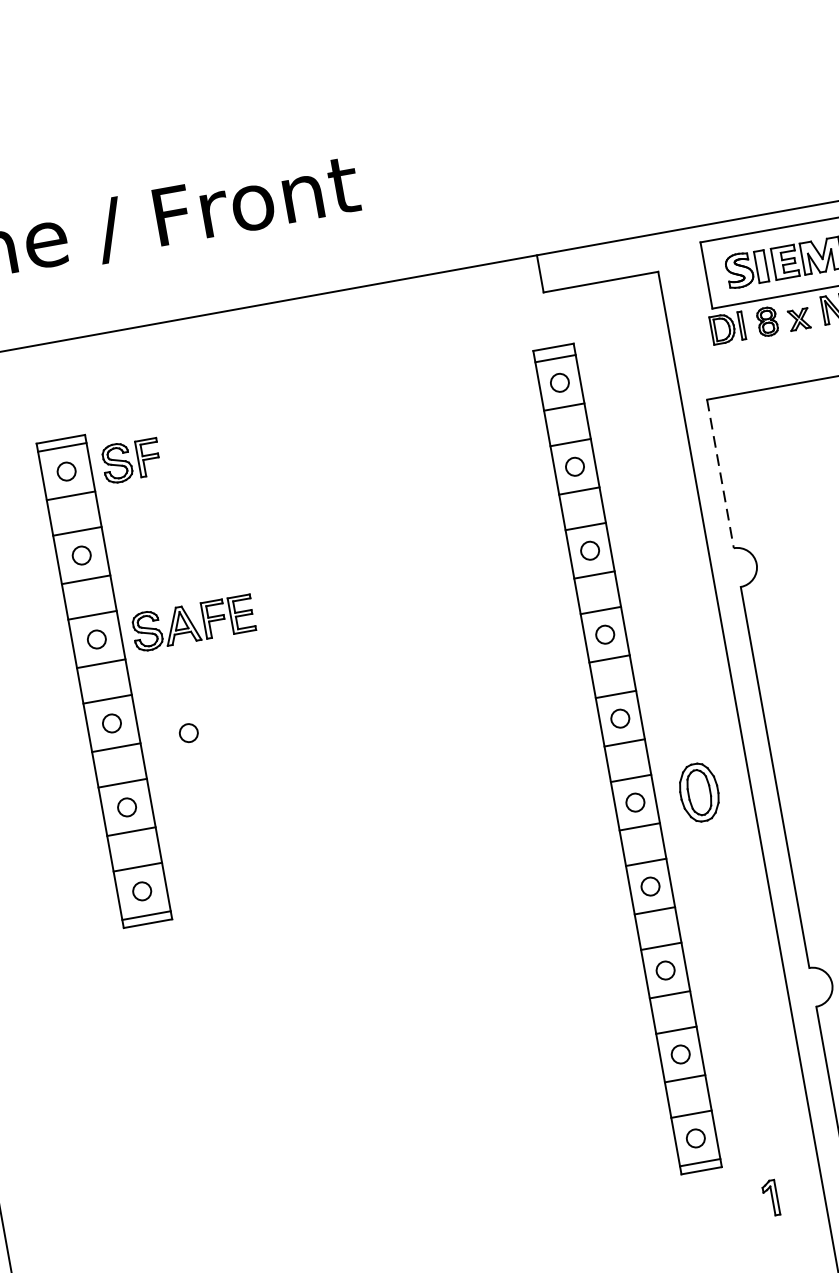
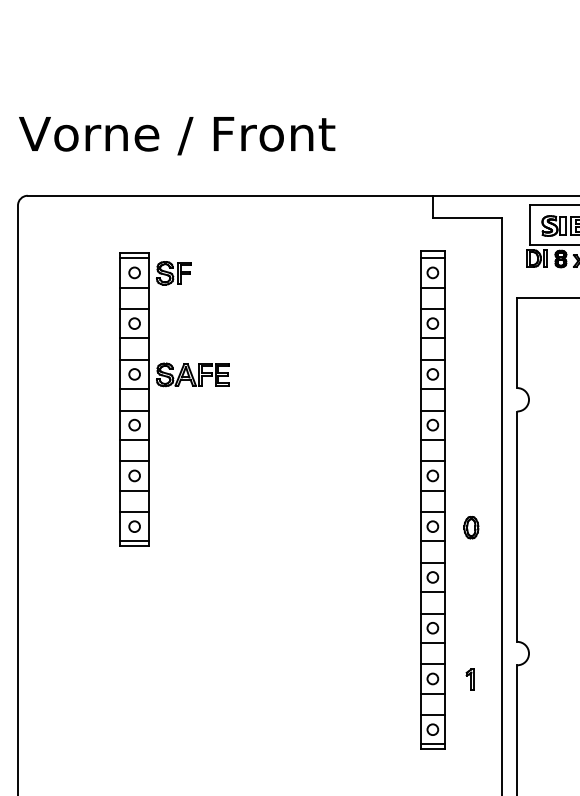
line: (720, 474) -> (517, 343), dashed -> solid
circle: (188, 732) -> (178, 438), removed
part: (699, 792) -> (471, 527), size x0.62
part: (769, 1198) -> (469, 679), moved

